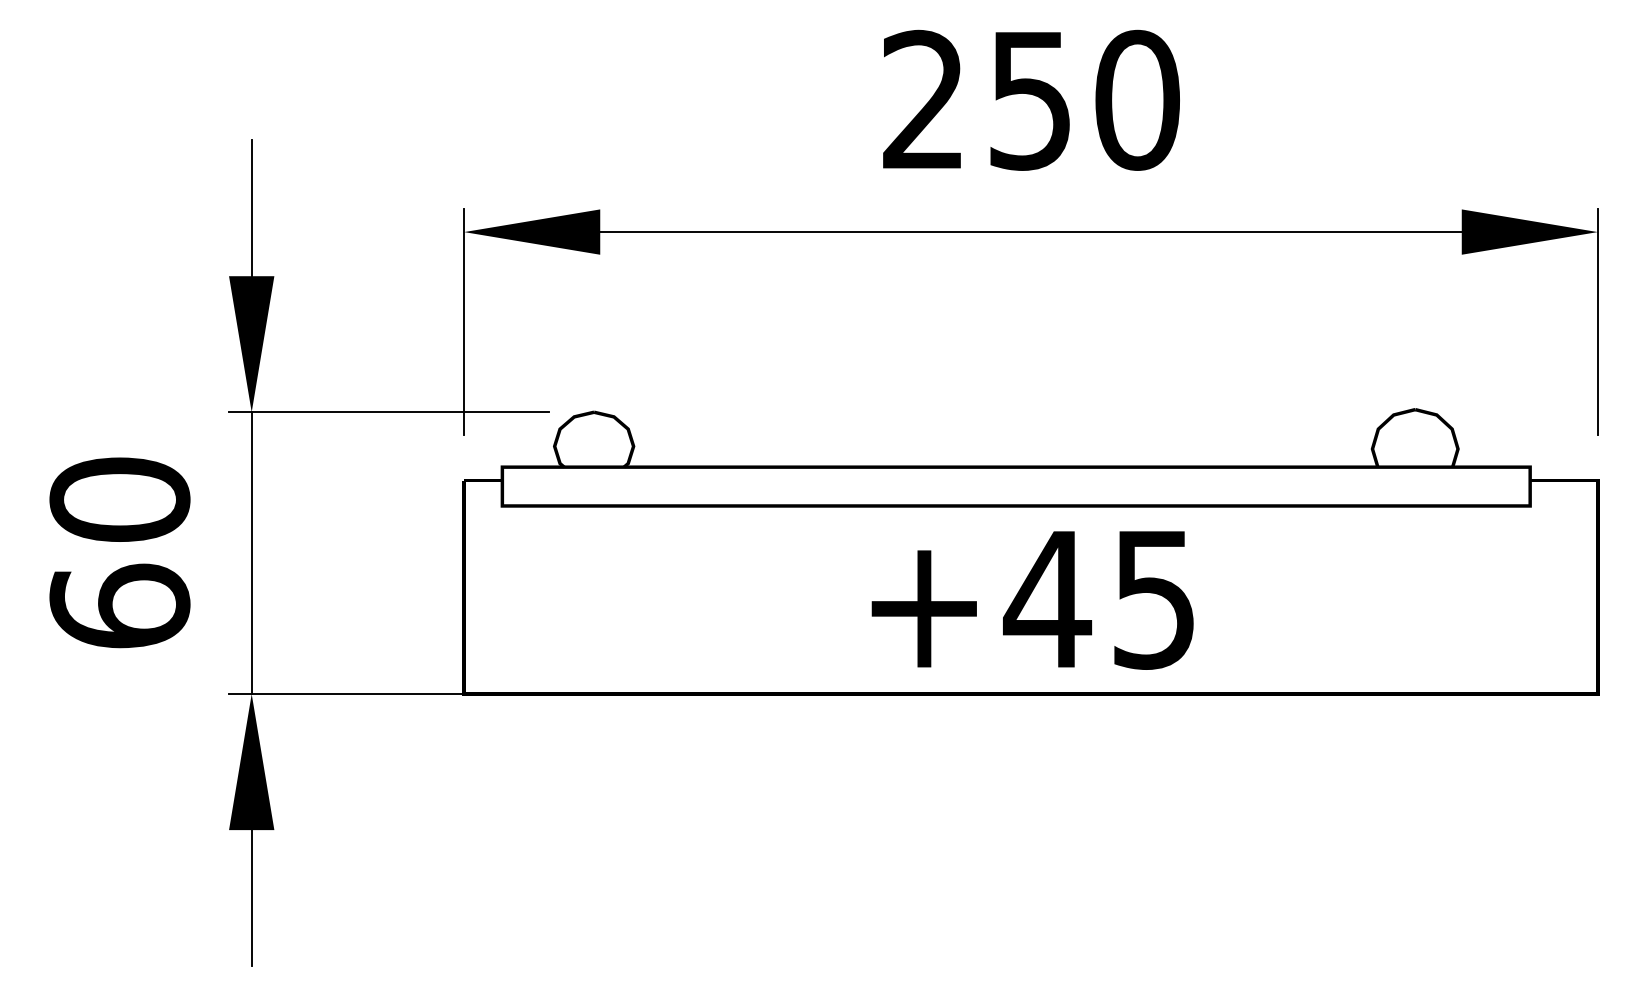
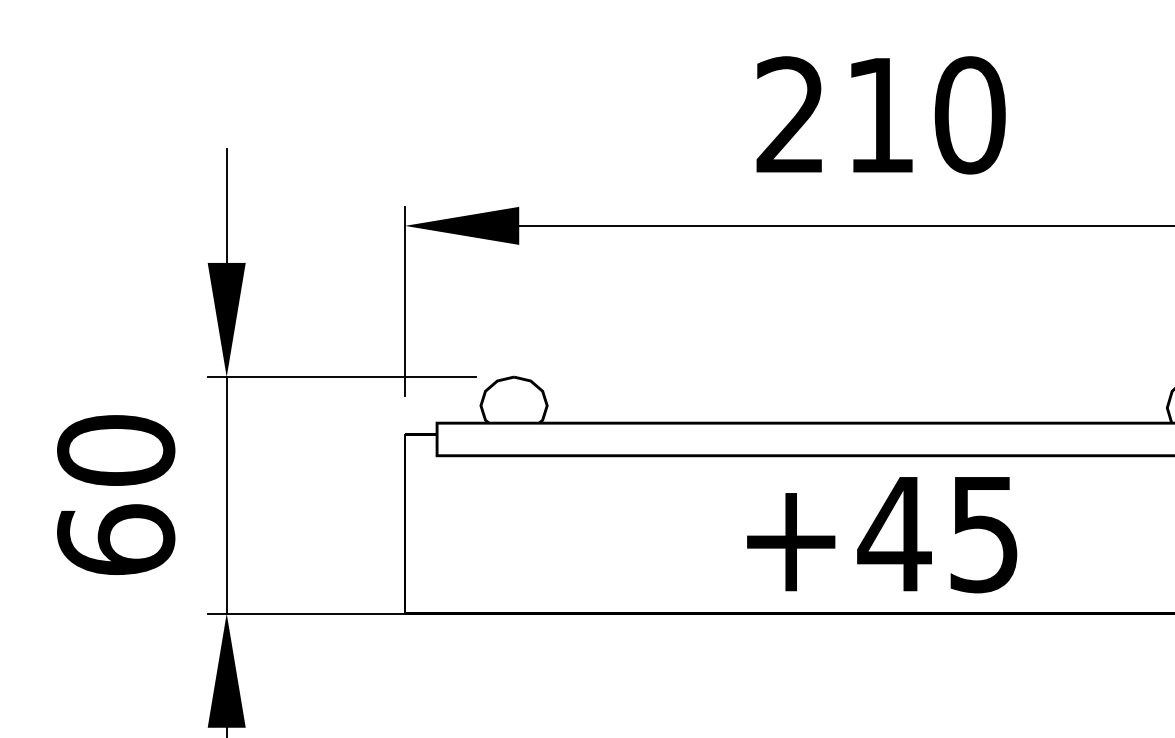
text: (1029, 101) -> (879, 116), 250 -> 210

